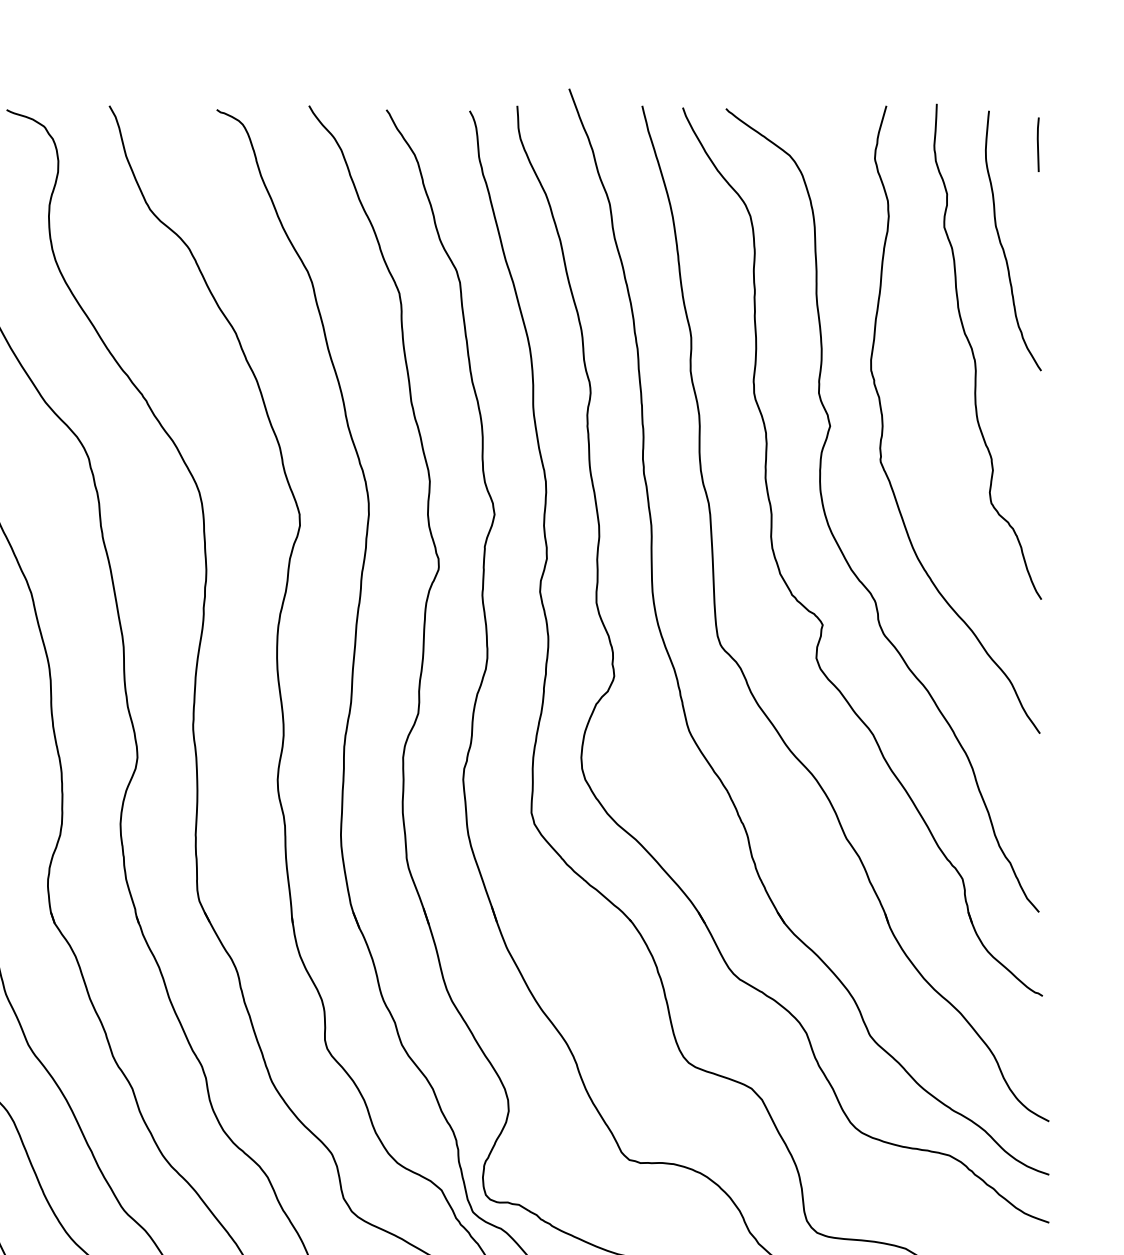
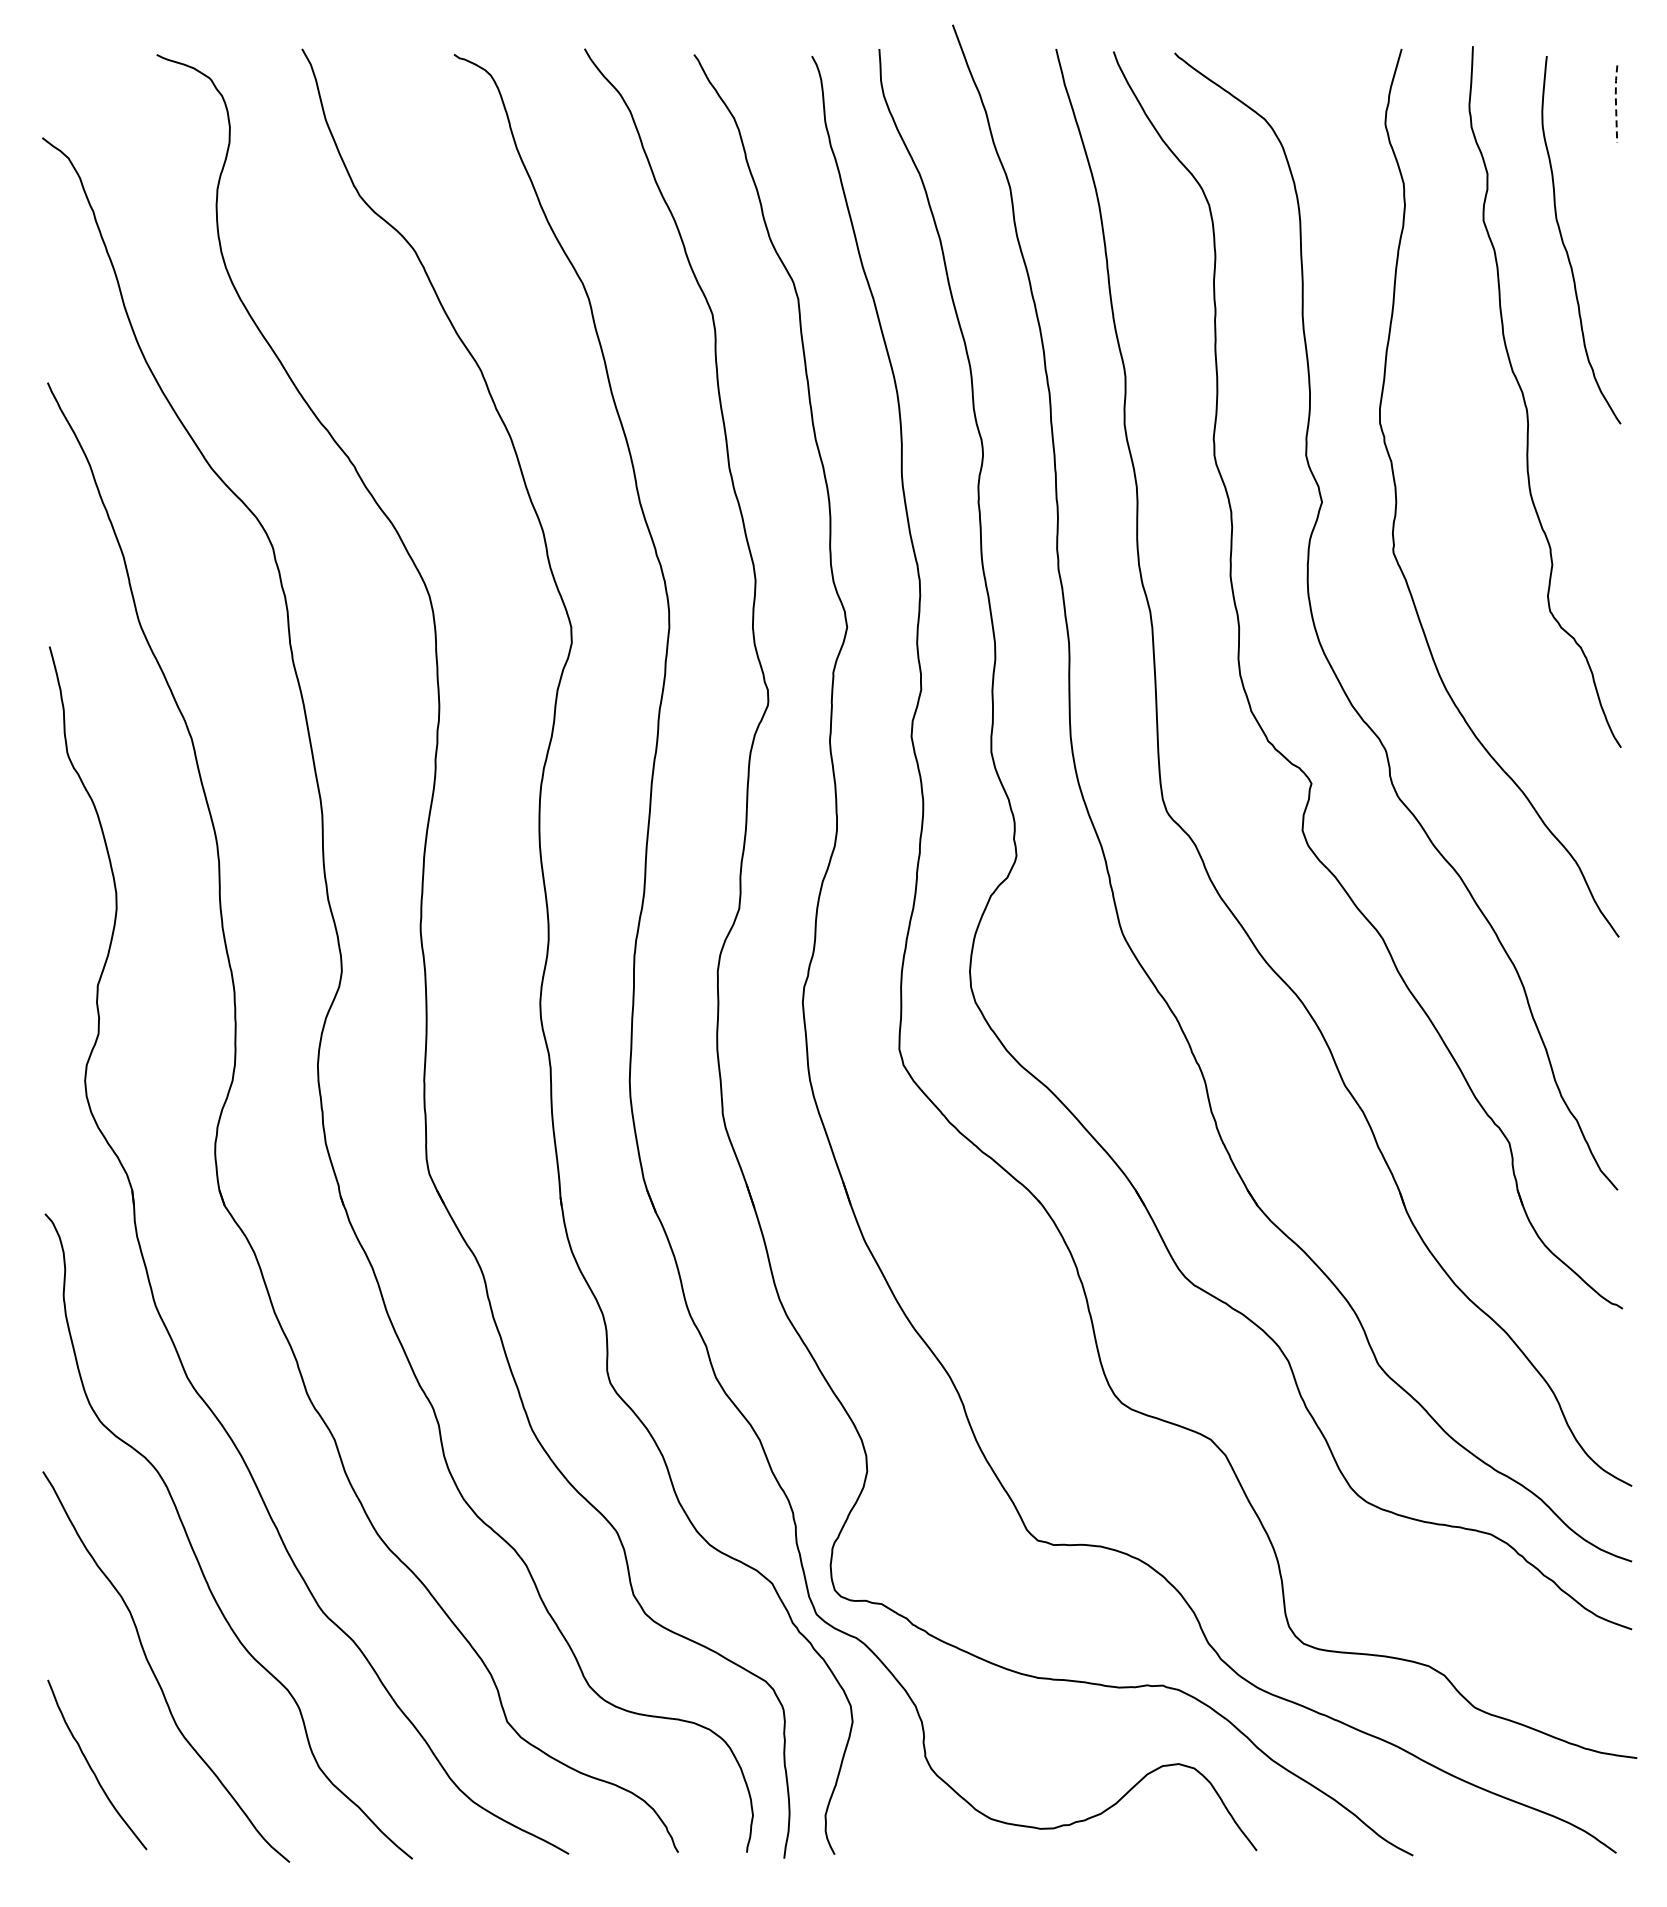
line: (1037, 143) -> (1615, 102), solid -> dashed

